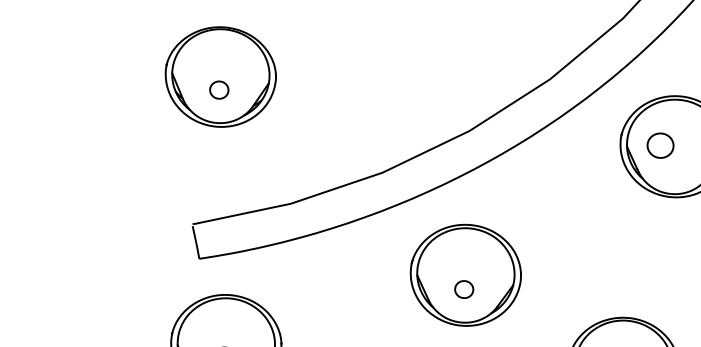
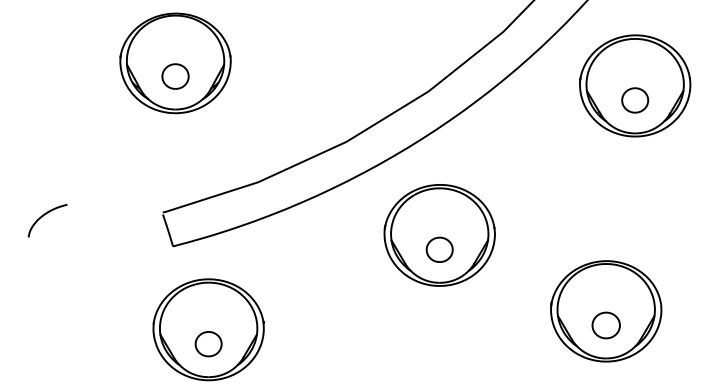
part: (219, 90) -> (175, 76), size x1.43
part: (660, 145) -> (635, 100), moved
curve: (75, 214) -> (45, 215), added
part: (464, 289) -> (439, 249), size x1.43

